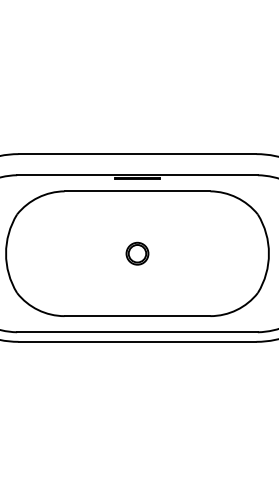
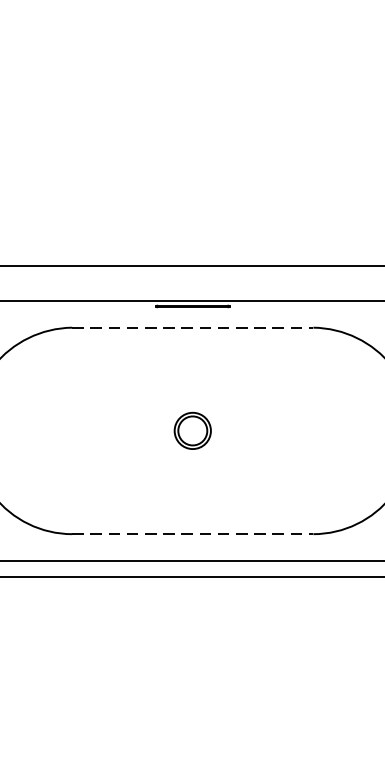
line: (137, 191) -> (192, 327), solid -> dashed
line: (137, 316) -> (192, 534), solid -> dashed

